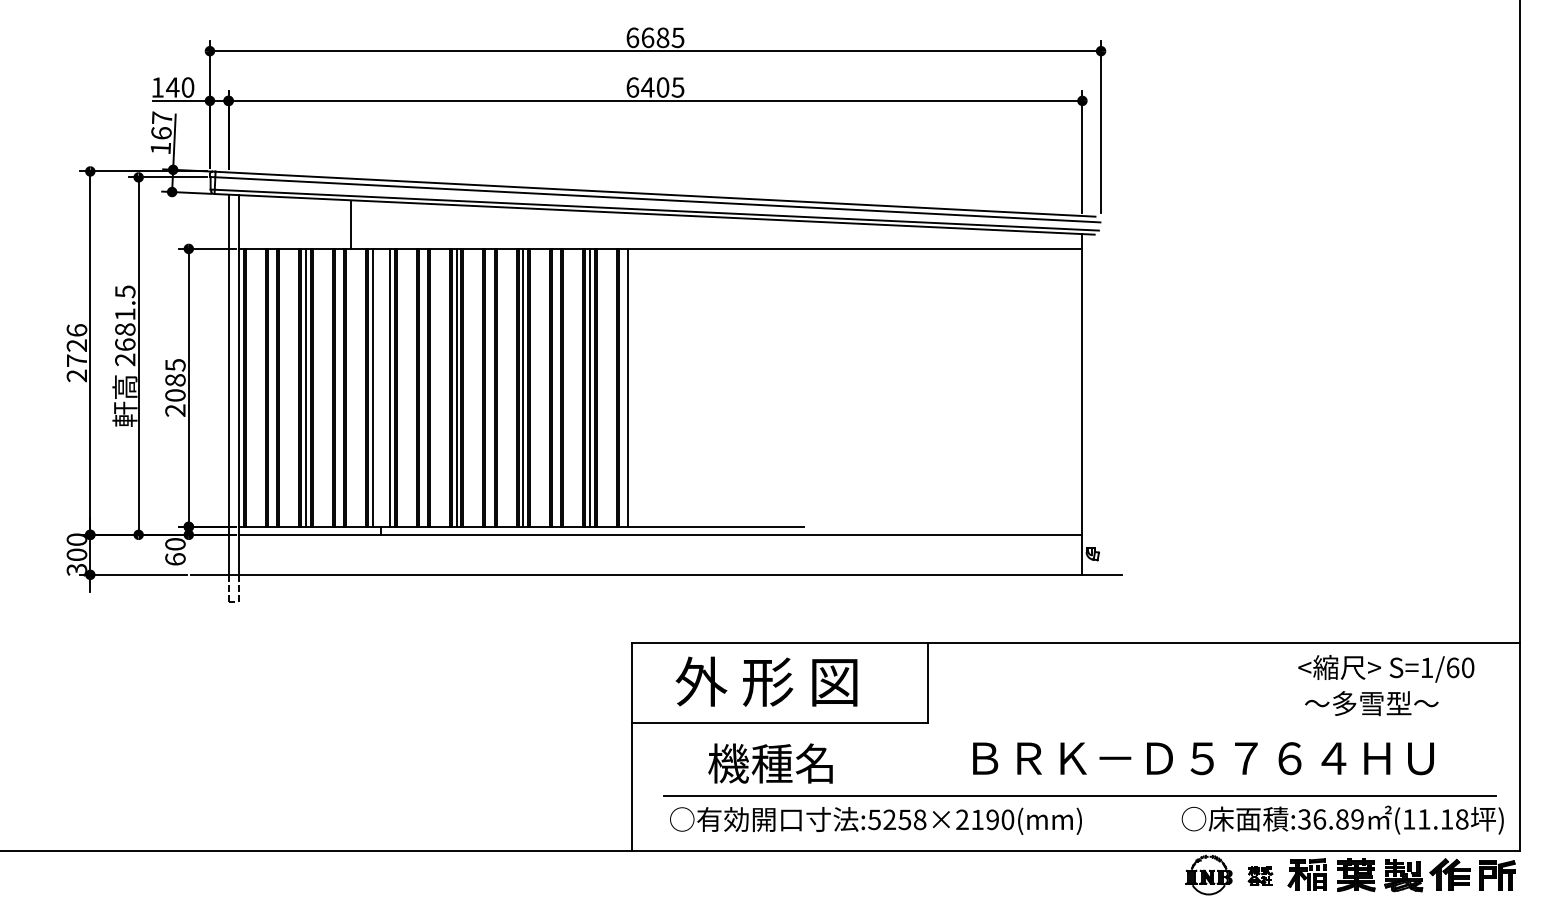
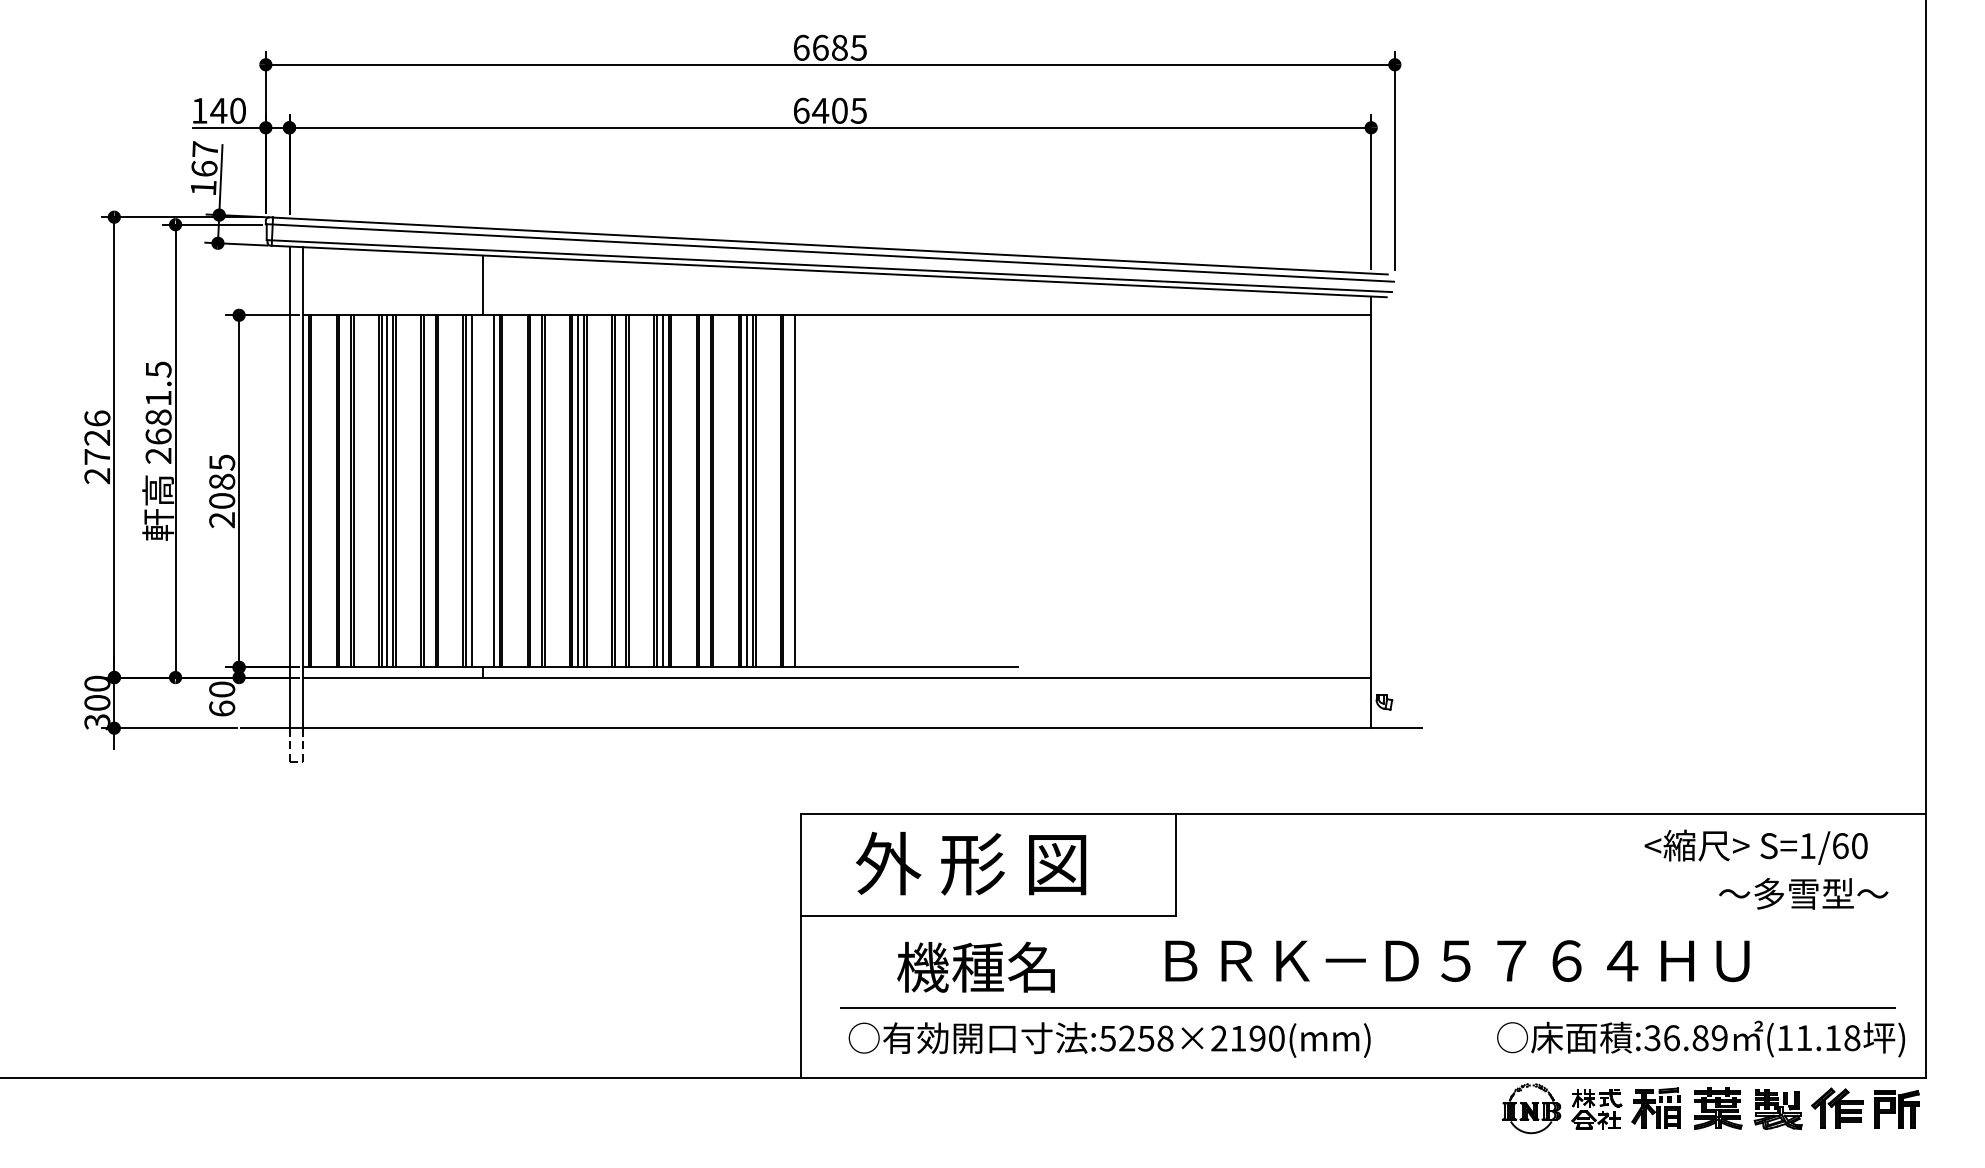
line: (351, 224) -> (483, 284), moved
text: (1371, 703) -> (1803, 893), moved
text: (1203, 758) -> (1457, 960), moved
part: (1260, 875) -> (1596, 1109), size x1.67

